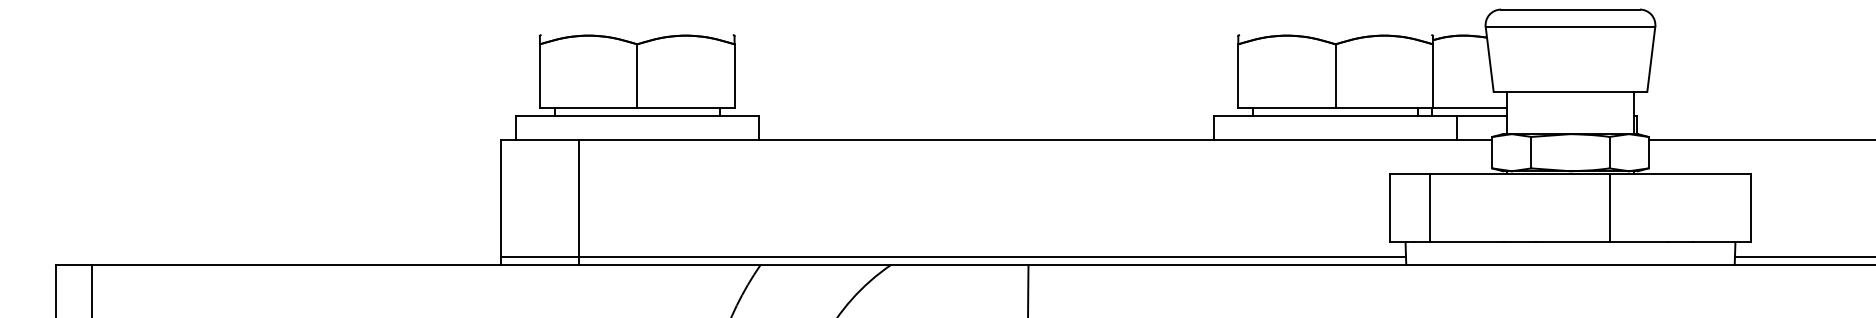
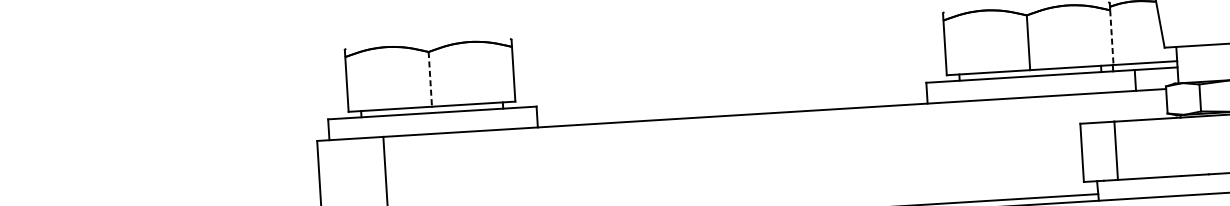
line: (637, 76) -> (430, 79), solid -> dashed
line: (1432, 76) -> (1111, 37), solid -> dashed

